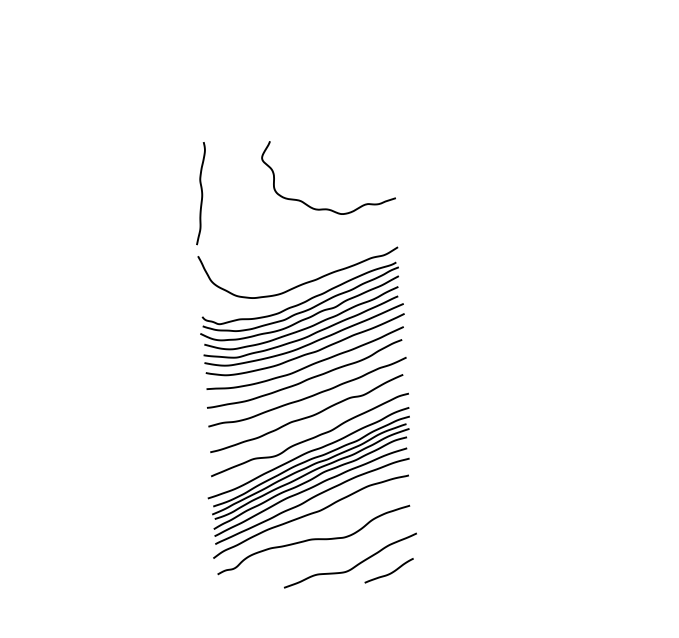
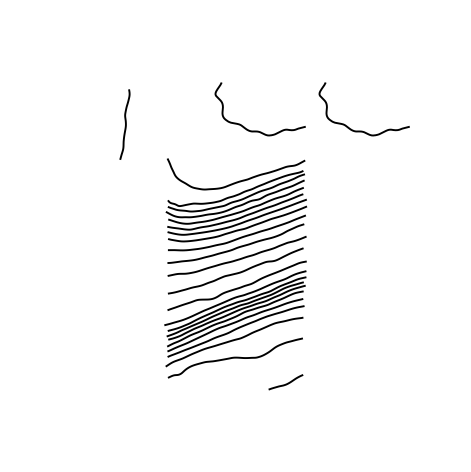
curve: (201, 193) -> (125, 124), moved
curve: (478, 198) -> (362, 130), added
curve: (353, 565) -> (261, 377), removed

